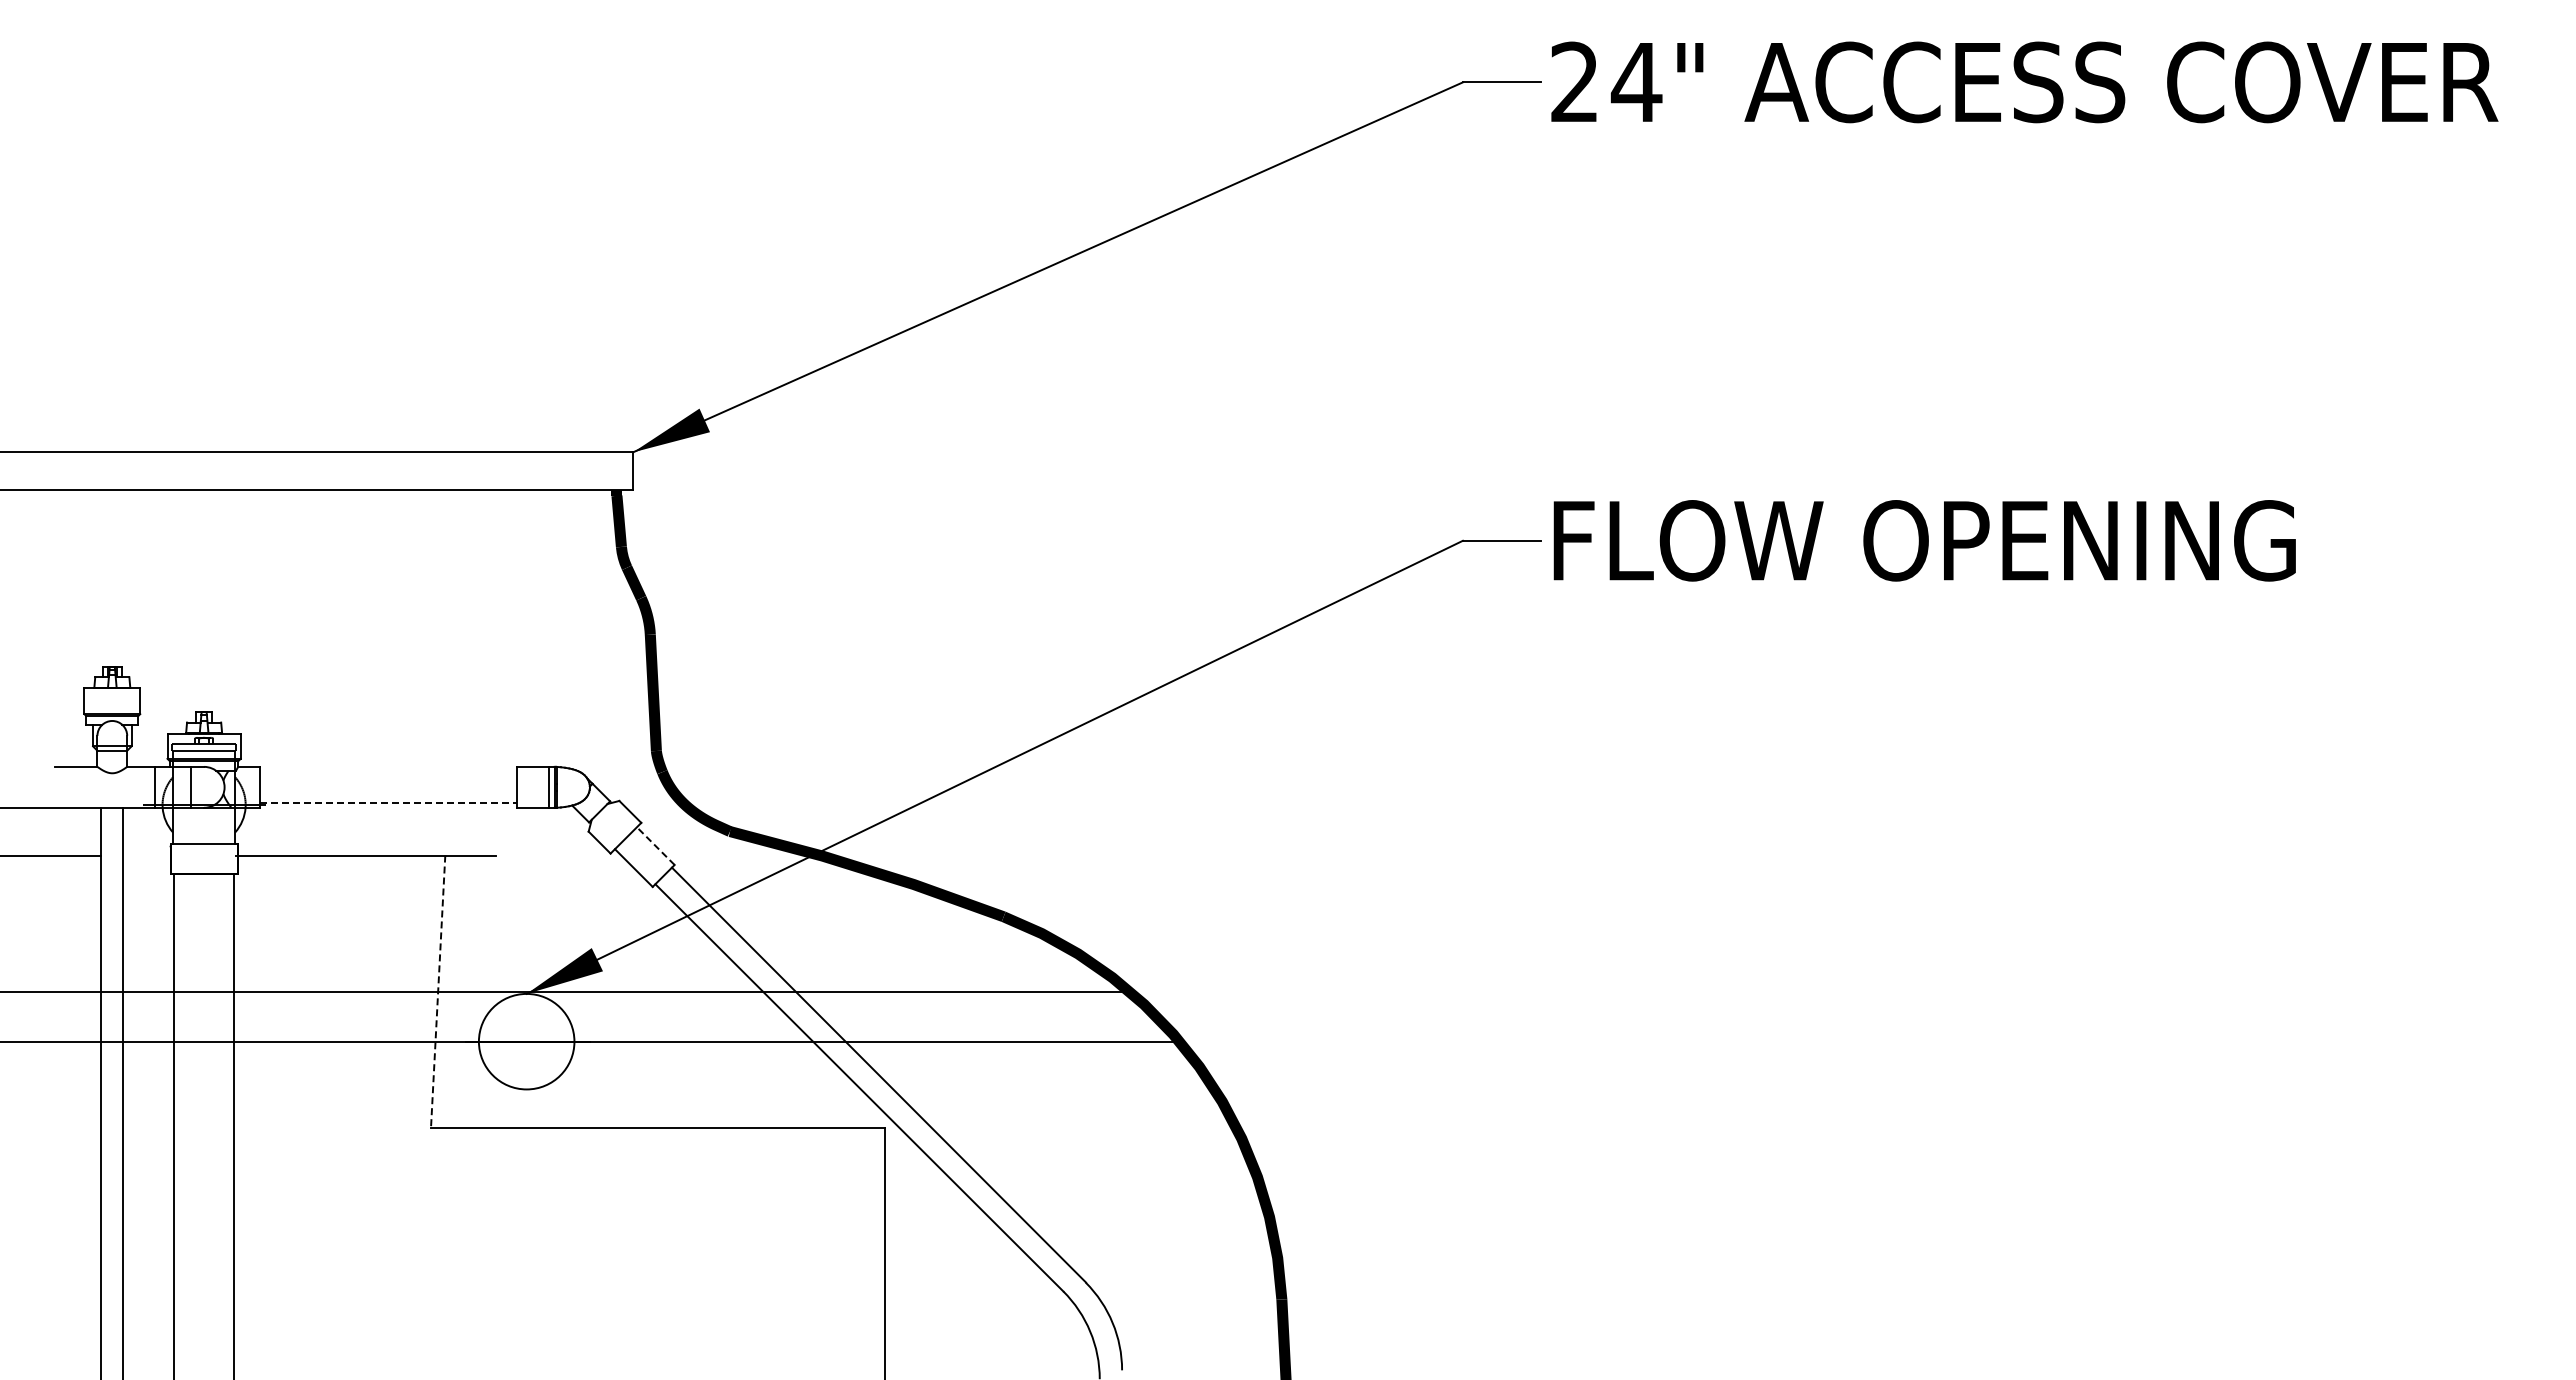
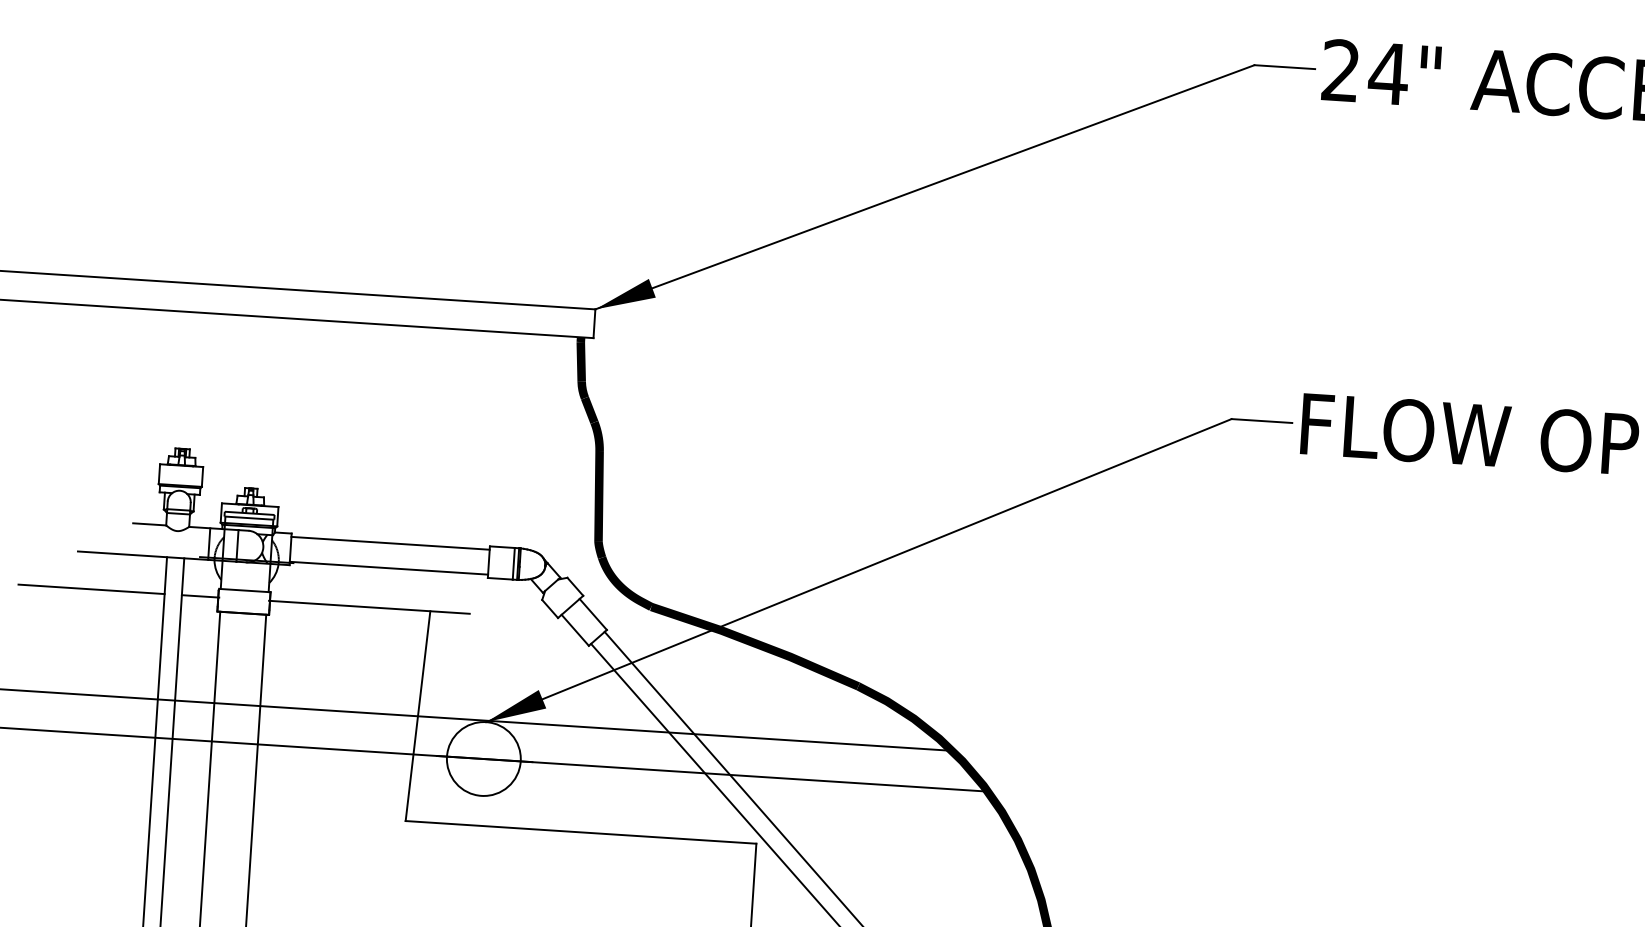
line: (387, 771) -> (389, 543), added
line: (388, 803) -> (389, 568), dashed -> solid
line: (655, 846) -> (593, 614), dashed -> solid
line: (147, 855) -> (200, 596), added
line: (438, 991) -> (418, 715), dashed -> solid

